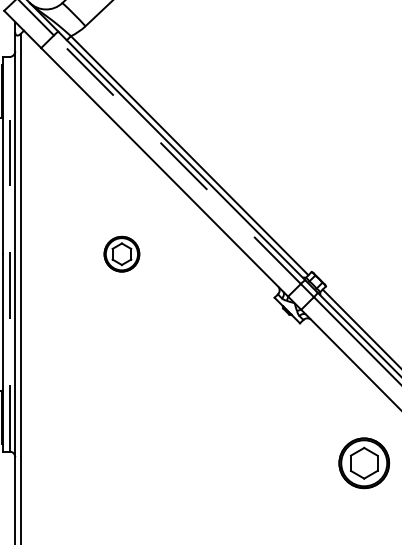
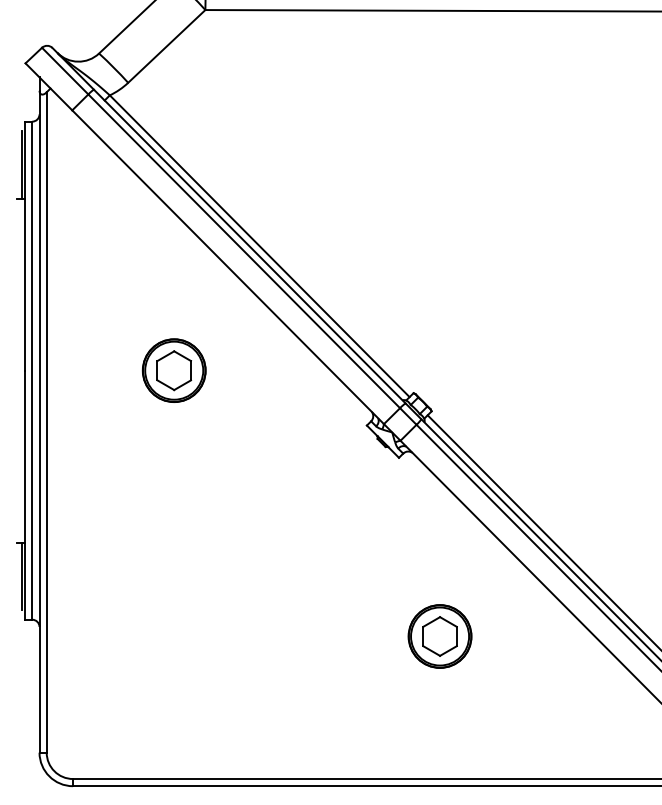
line: (176, 159) -> (243, 250), dashed -> solid
line: (9, 254) -> (32, 370), dashed -> solid
part: (121, 254) -> (173, 370), size x1.43
part: (363, 463) -> (439, 636), moved

